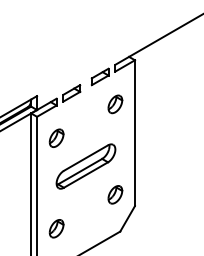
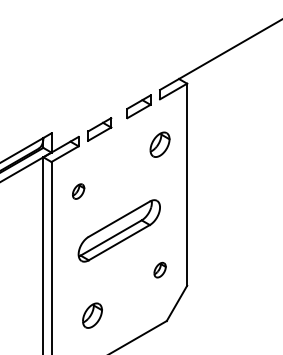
part: (56, 137) -> (78, 190), size x0.6
part: (115, 194) -> (160, 269), size x0.6
part: (56, 228) -> (92, 315), moved

